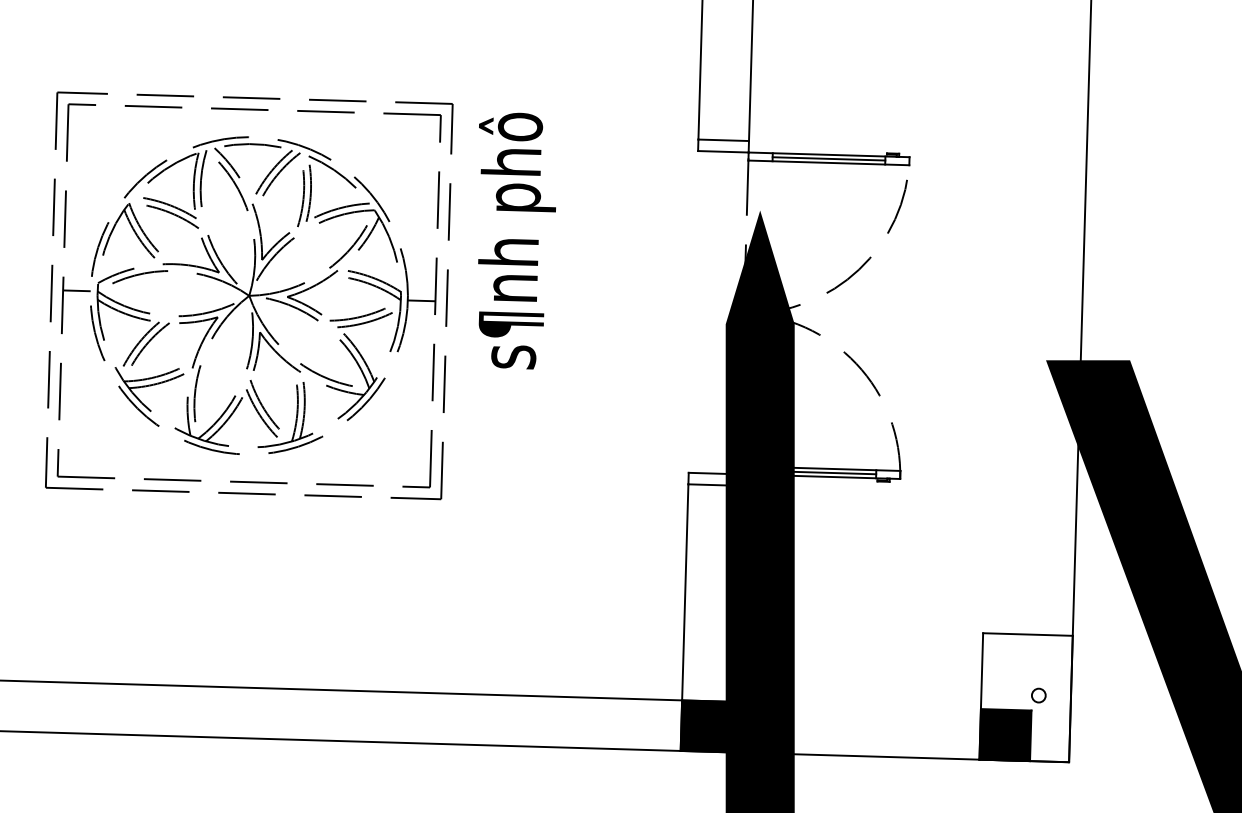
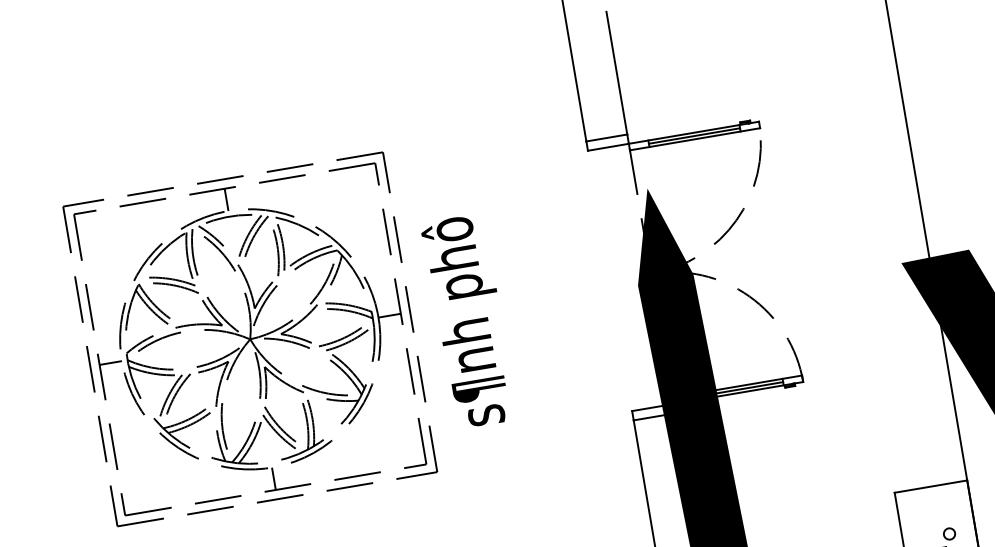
line: (253, 123) -> (225, 200), added
text: (516, 240) -> (470, 321), moved
line: (243, 468) -> (273, 479), added

